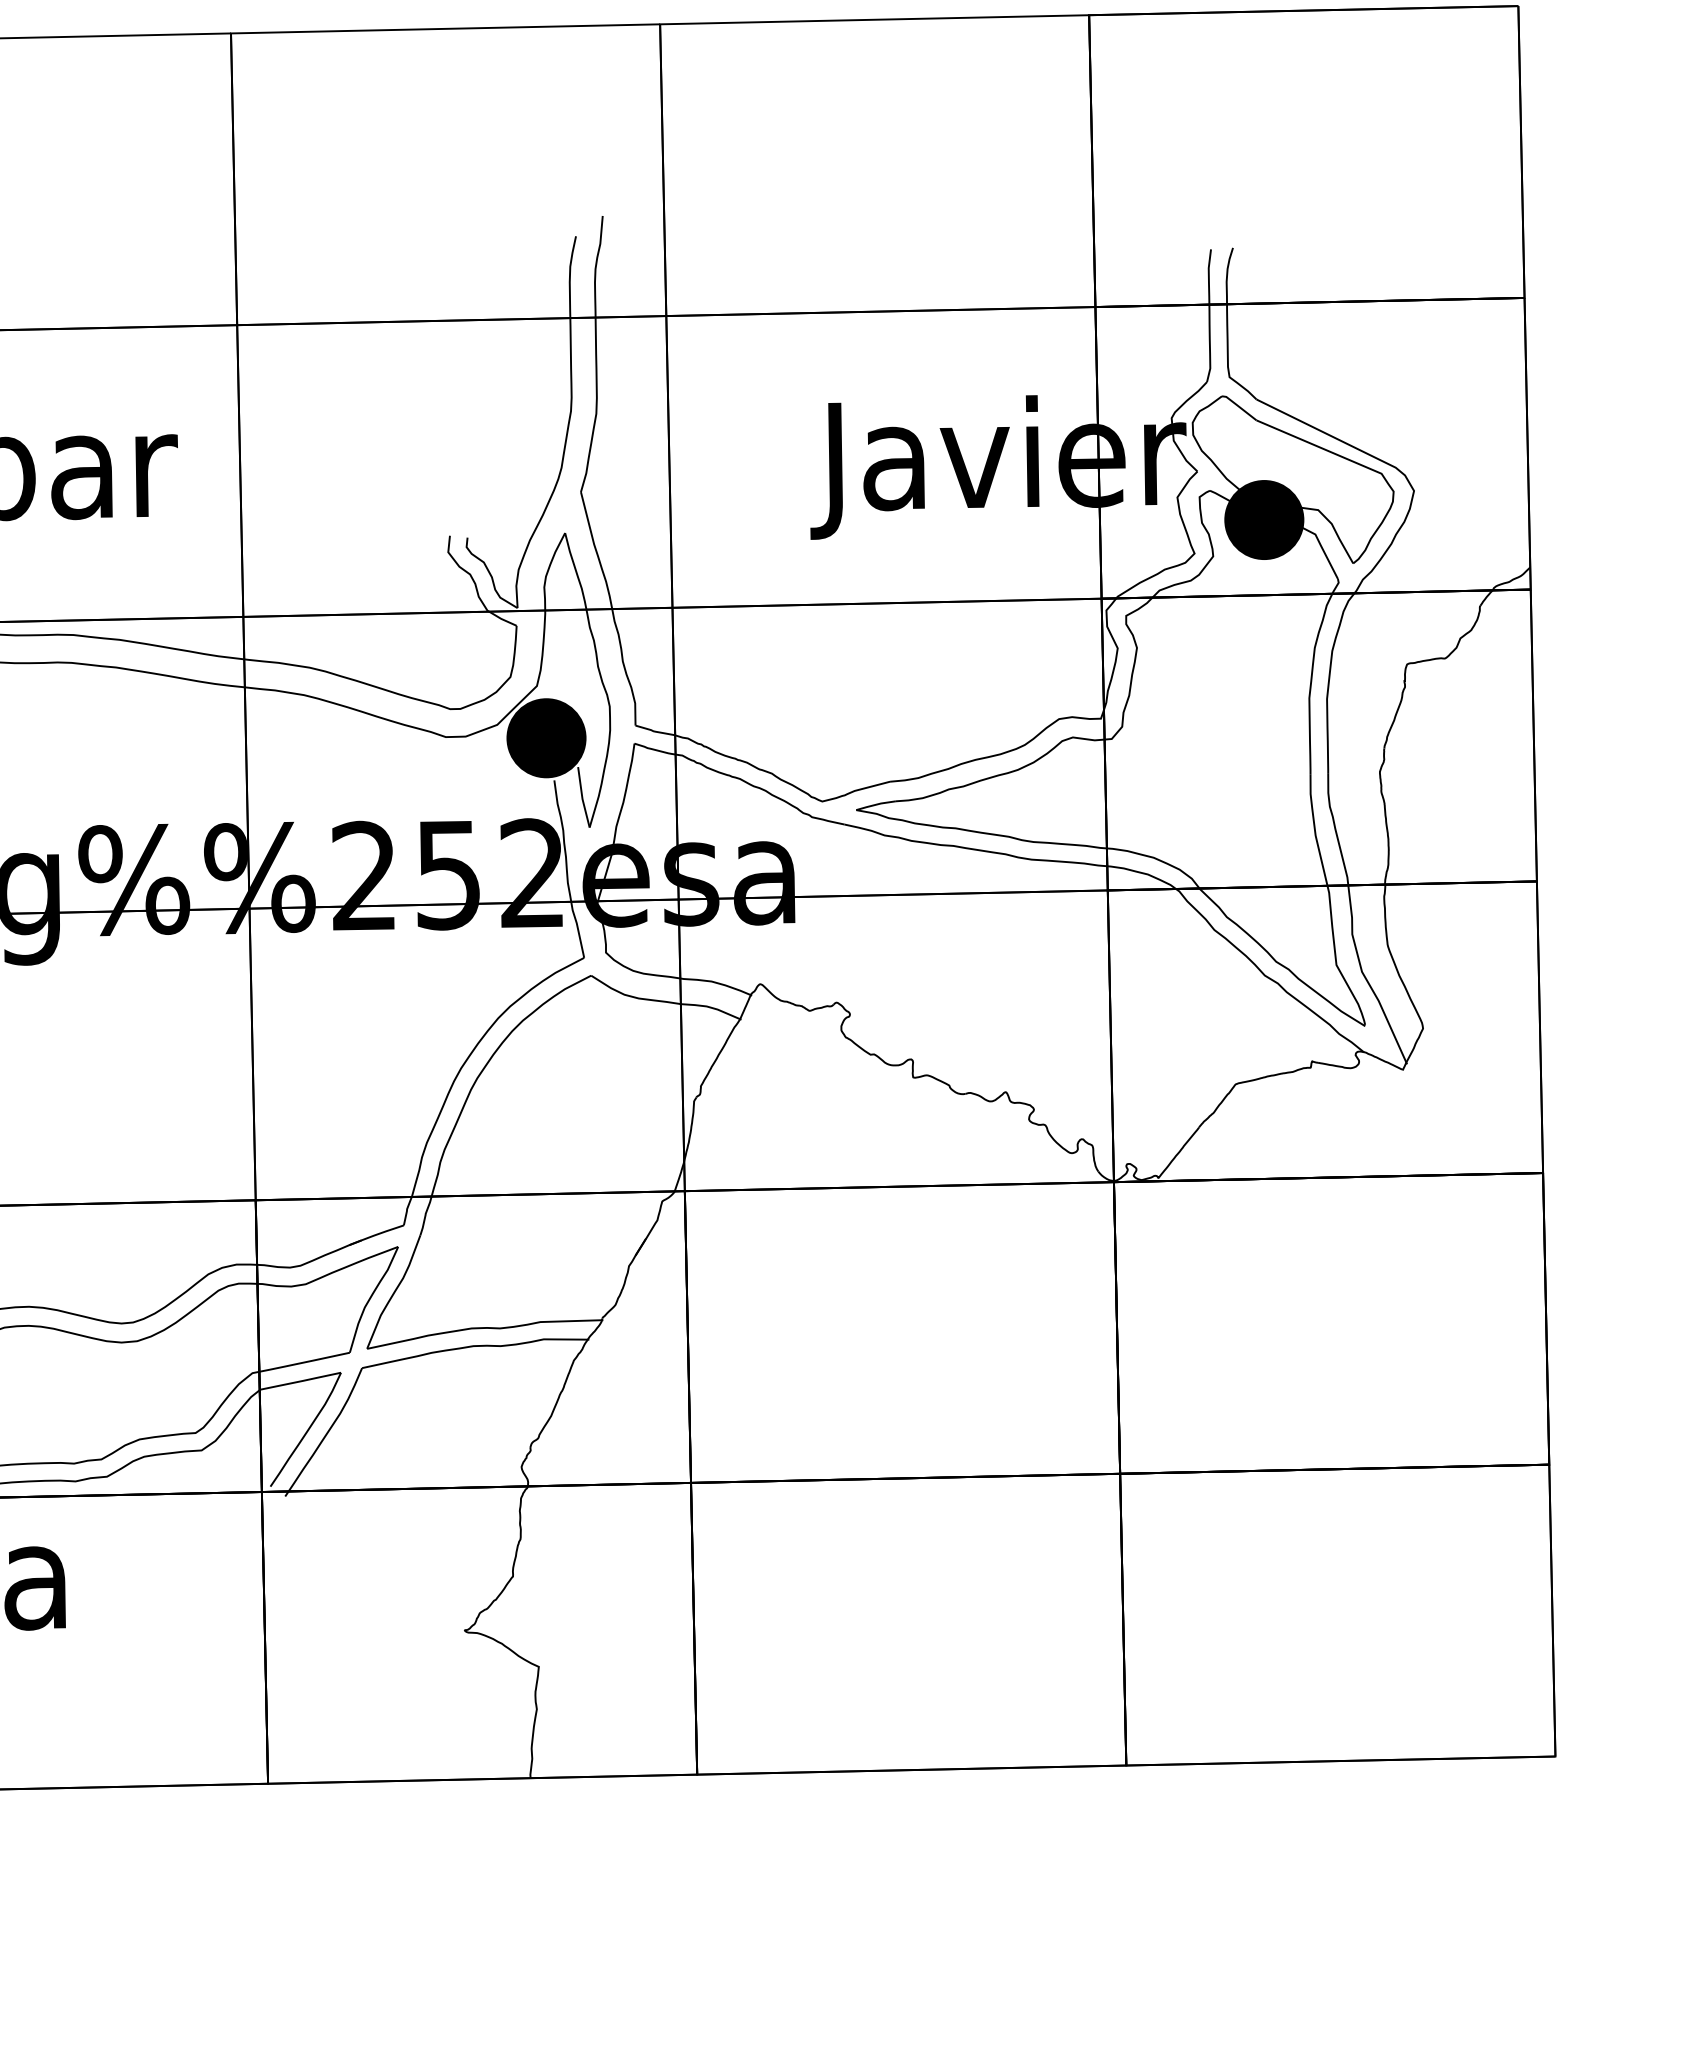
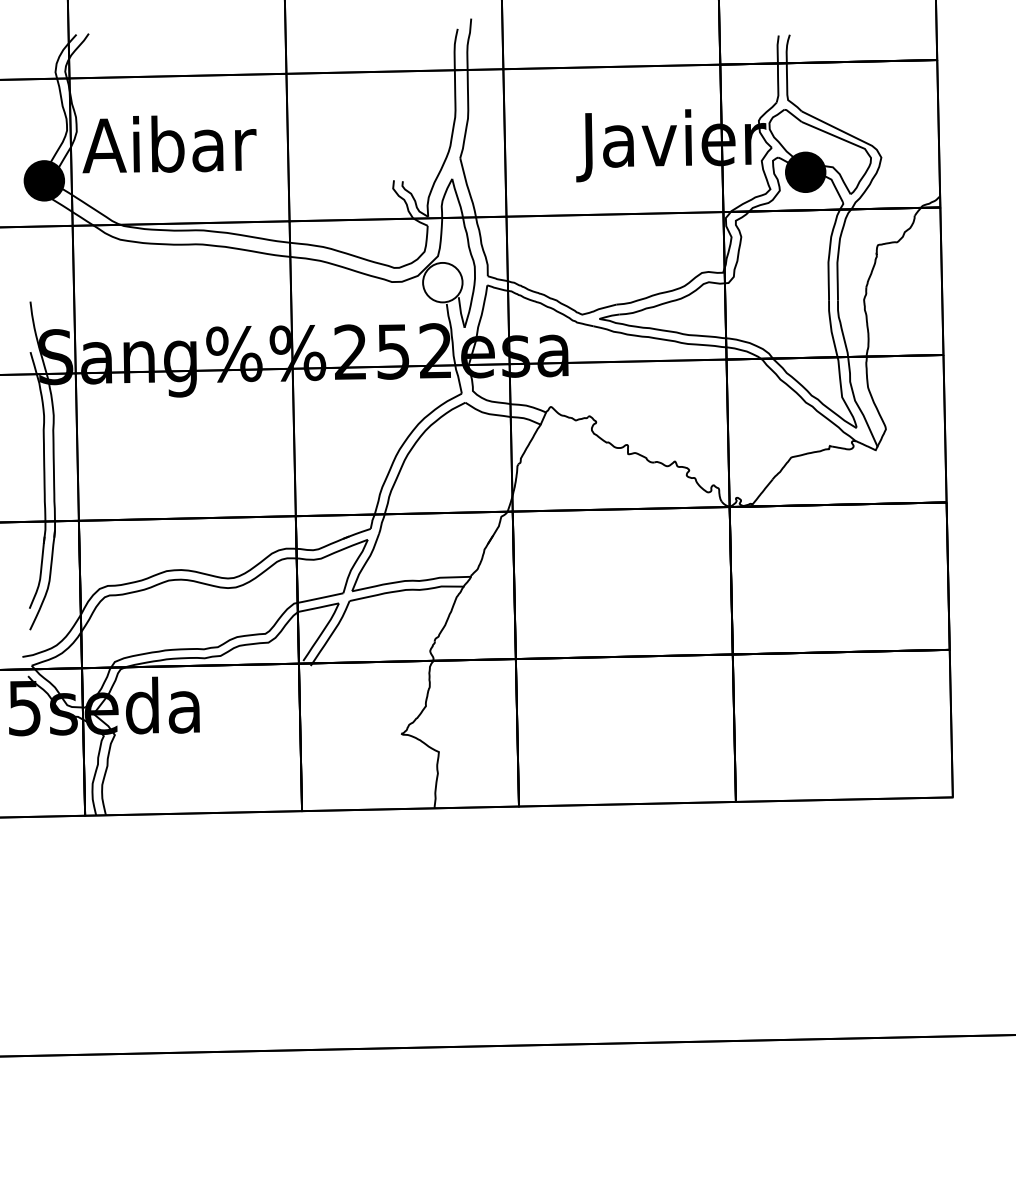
fill: (545, 737) -> (442, 282), removed
fill: (545, 737) -> (442, 282), removed

